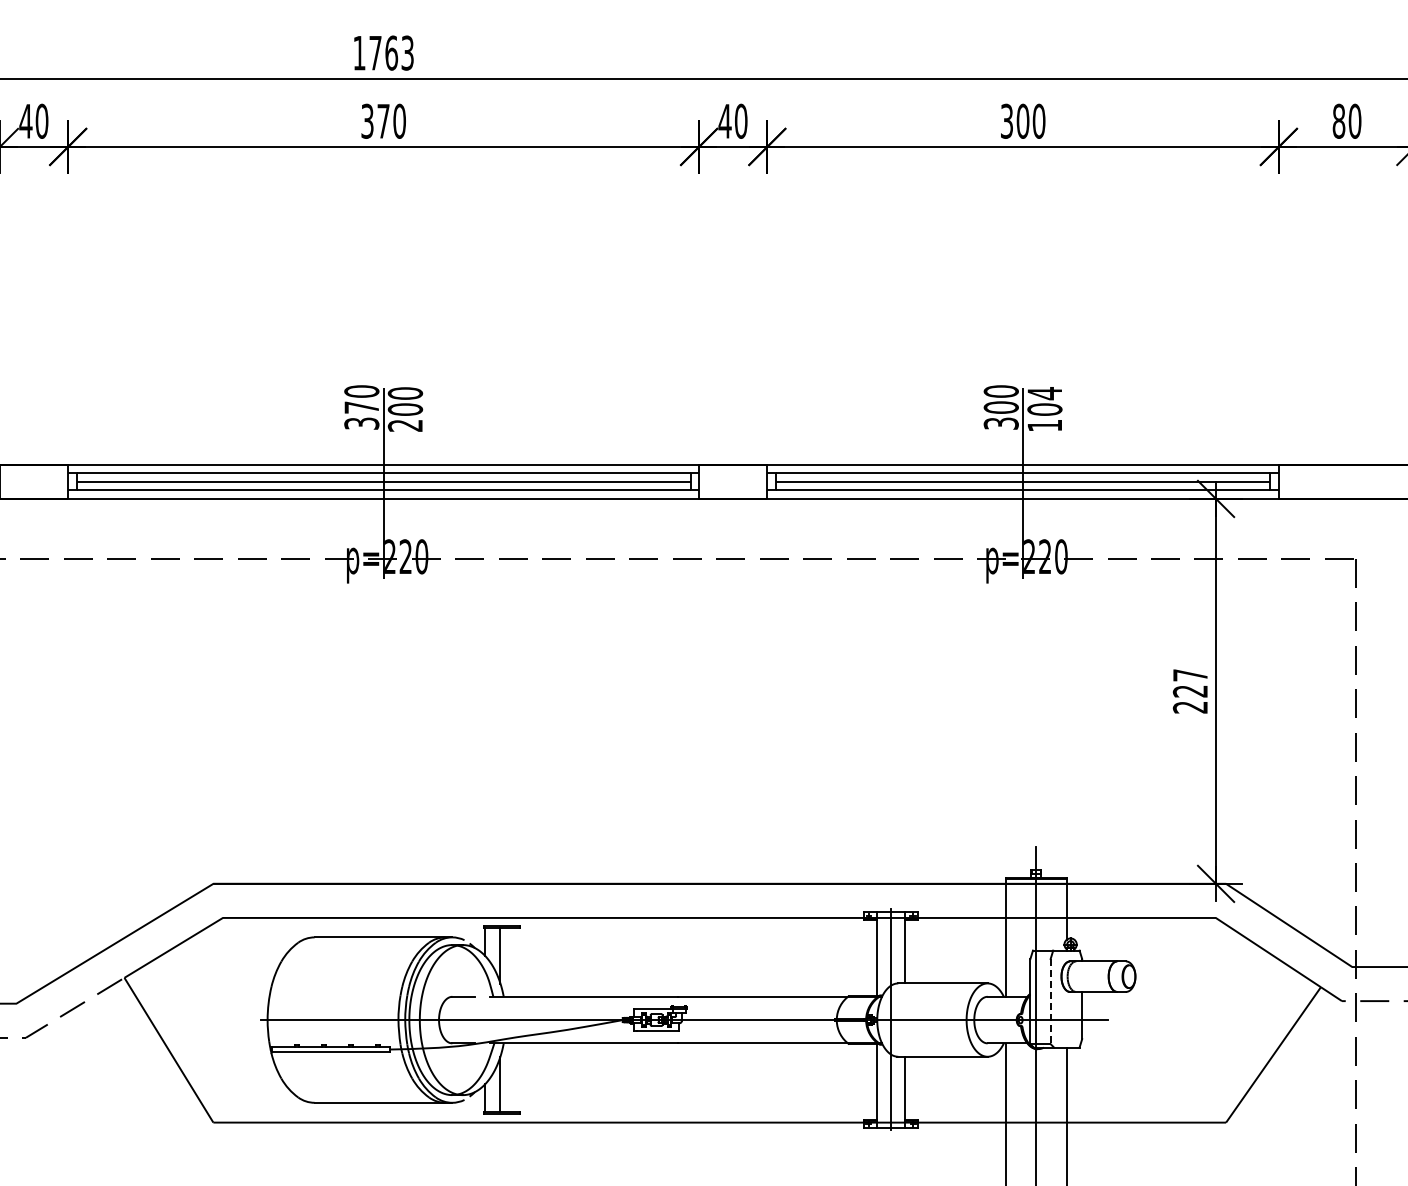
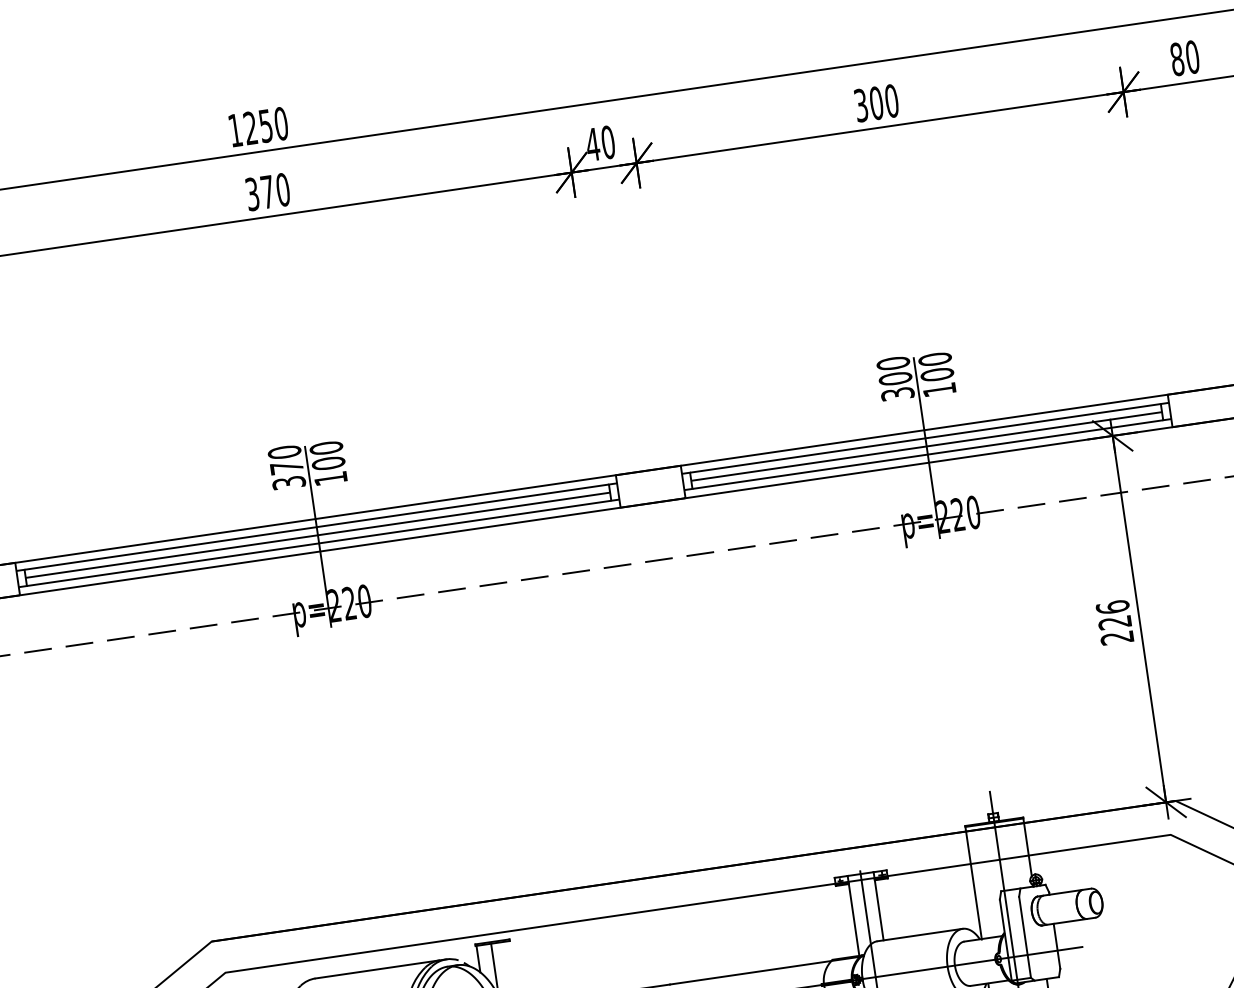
text: (391, 52) -> (265, 125), 1763 -> 1250
text: (1044, 393) -> (934, 359), 104 -> 100
text: (404, 425) -> (329, 478), 200 -> 100
text: (1190, 674) -> (1112, 606), 227 -> 226
line: (1050, 1001) -> (1024, 937), dashed -> solid

